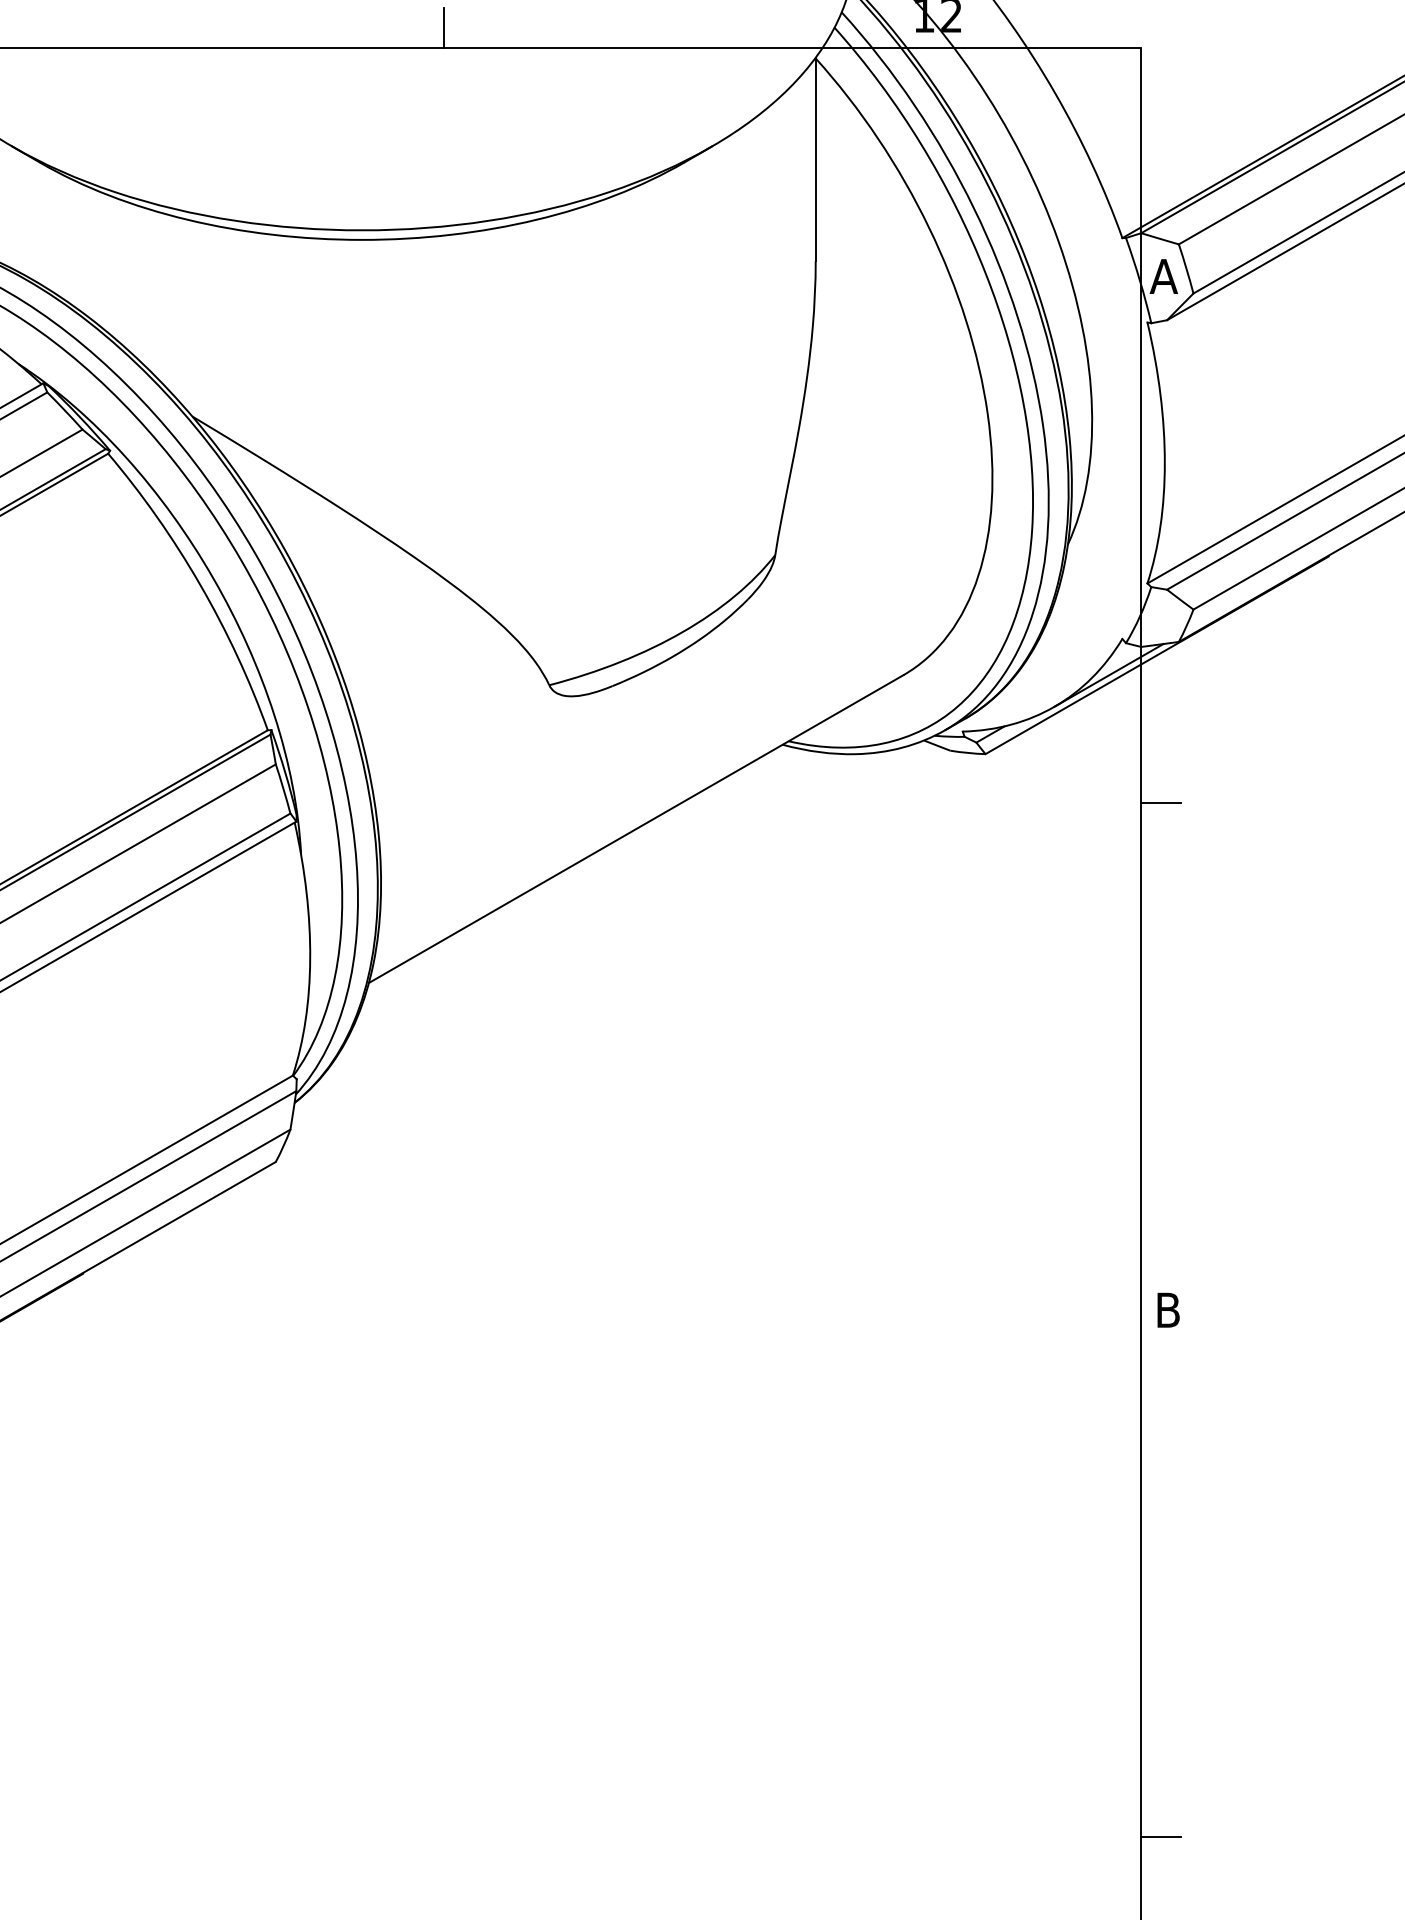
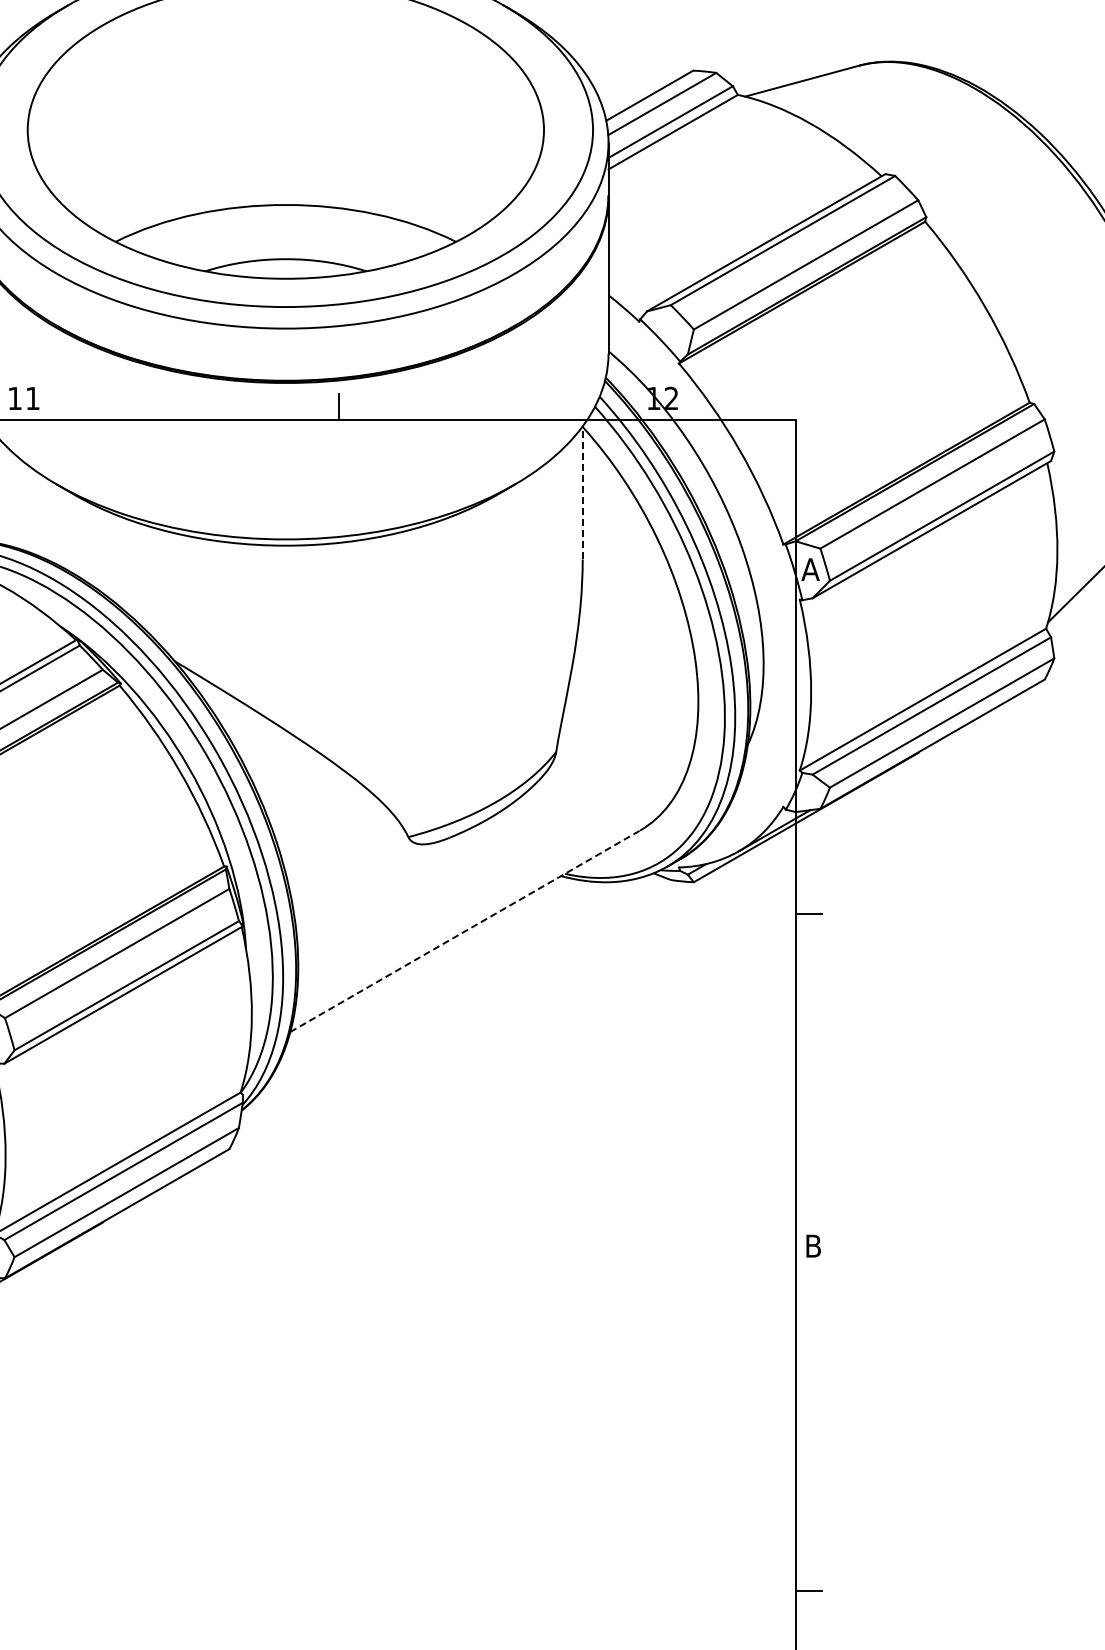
line: (815, 158) -> (582, 492), solid -> dashed
line: (636, 829) -> (465, 931), solid -> dashed

